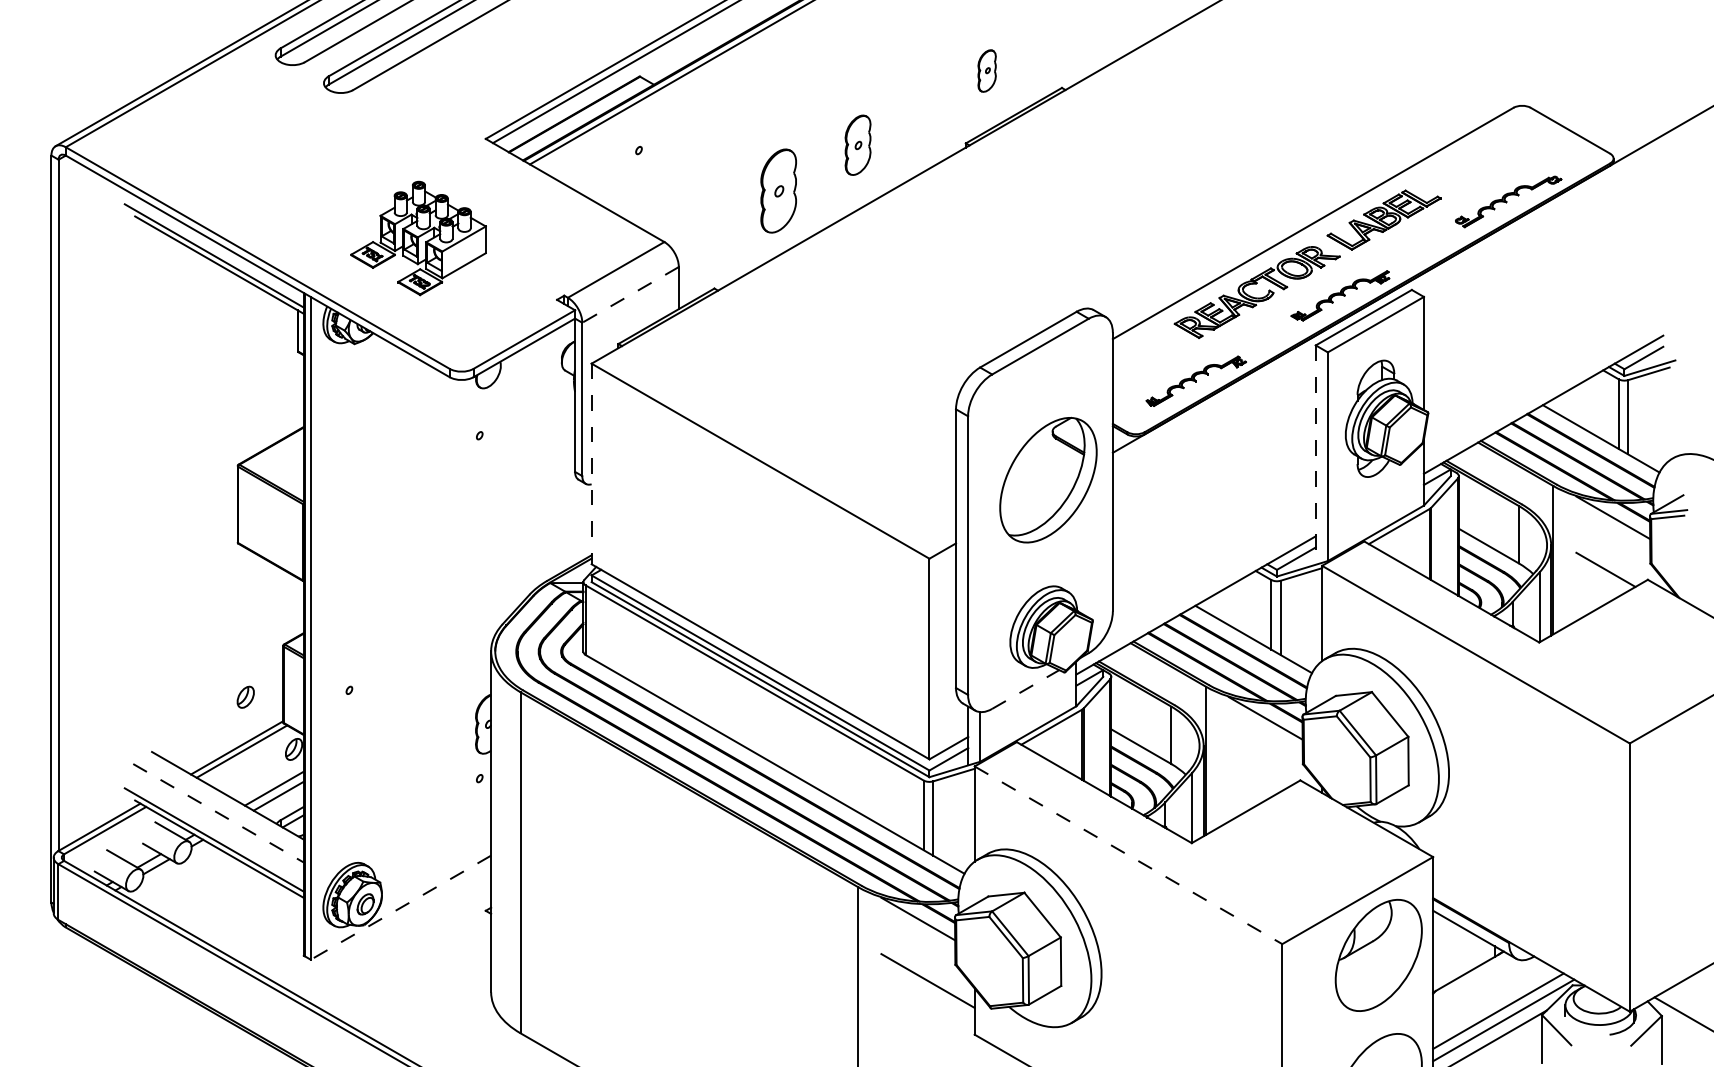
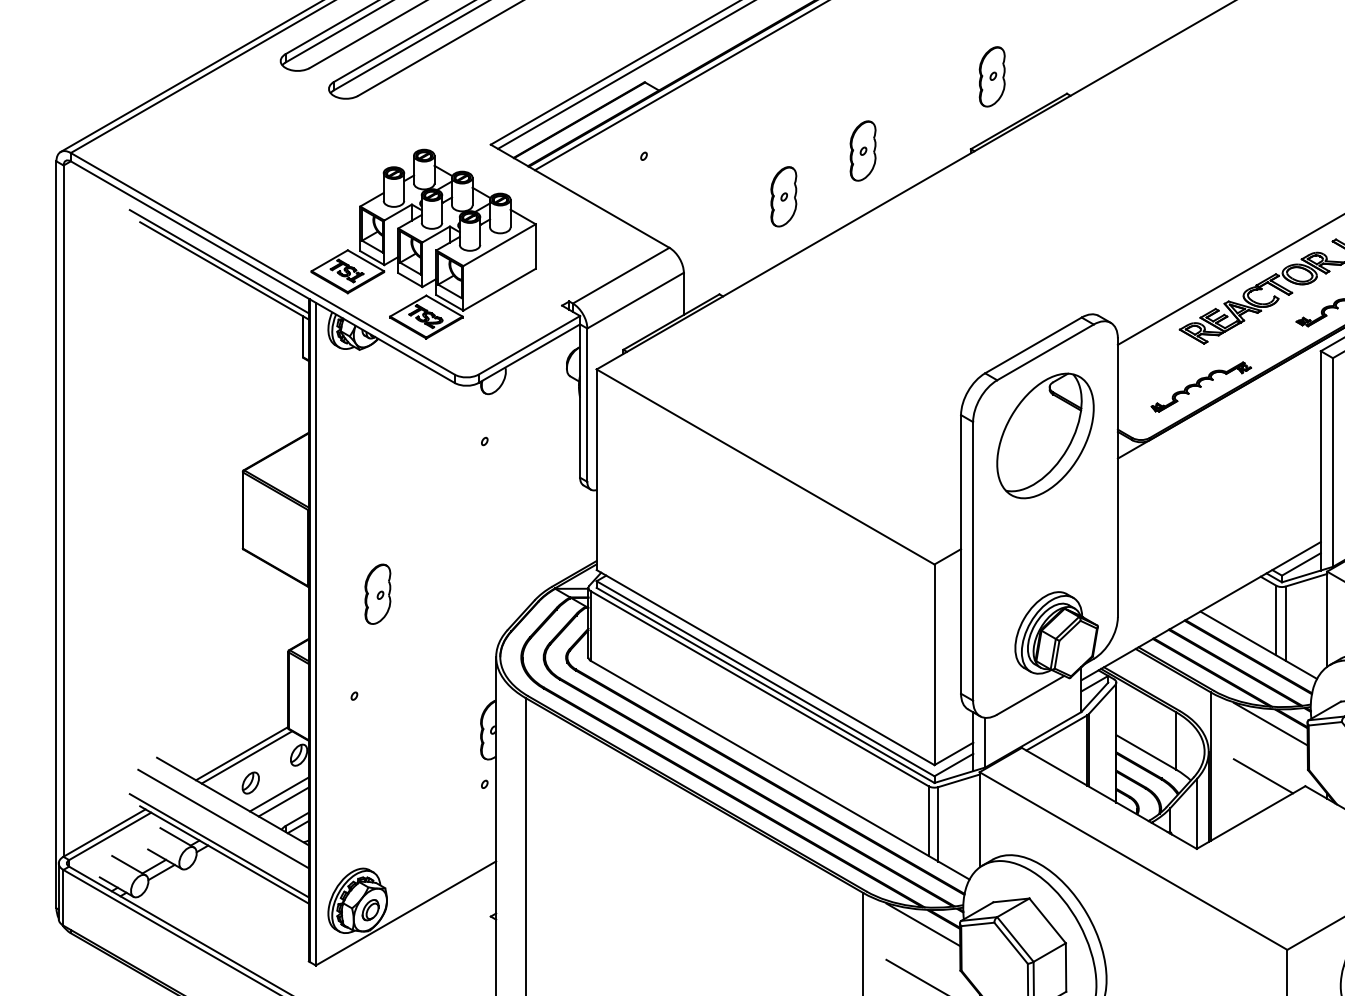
part: (986, 70) -> (991, 76), size x1.43
part: (778, 190) -> (783, 196), size x0.71
part: (418, 238) -> (423, 244), size x1.67
line: (630, 294) -> (635, 300), dashed -> solid
line: (1315, 455) -> (1320, 461), dashed -> solid
line: (591, 464) -> (596, 470), dashed -> solid
part: (1048, 479) -> (1045, 435), moved
part: (372, 588) -> (377, 594), added
line: (1025, 689) -> (1030, 695), dashed -> solid
part: (245, 696) -> (250, 782), moved
line: (1258, 770) -> (1263, 776), added
line: (218, 813) -> (223, 819), dashed -> solid
line: (1128, 855) -> (1133, 861), dashed -> solid
line: (400, 907) -> (405, 913), dashed -> solid

